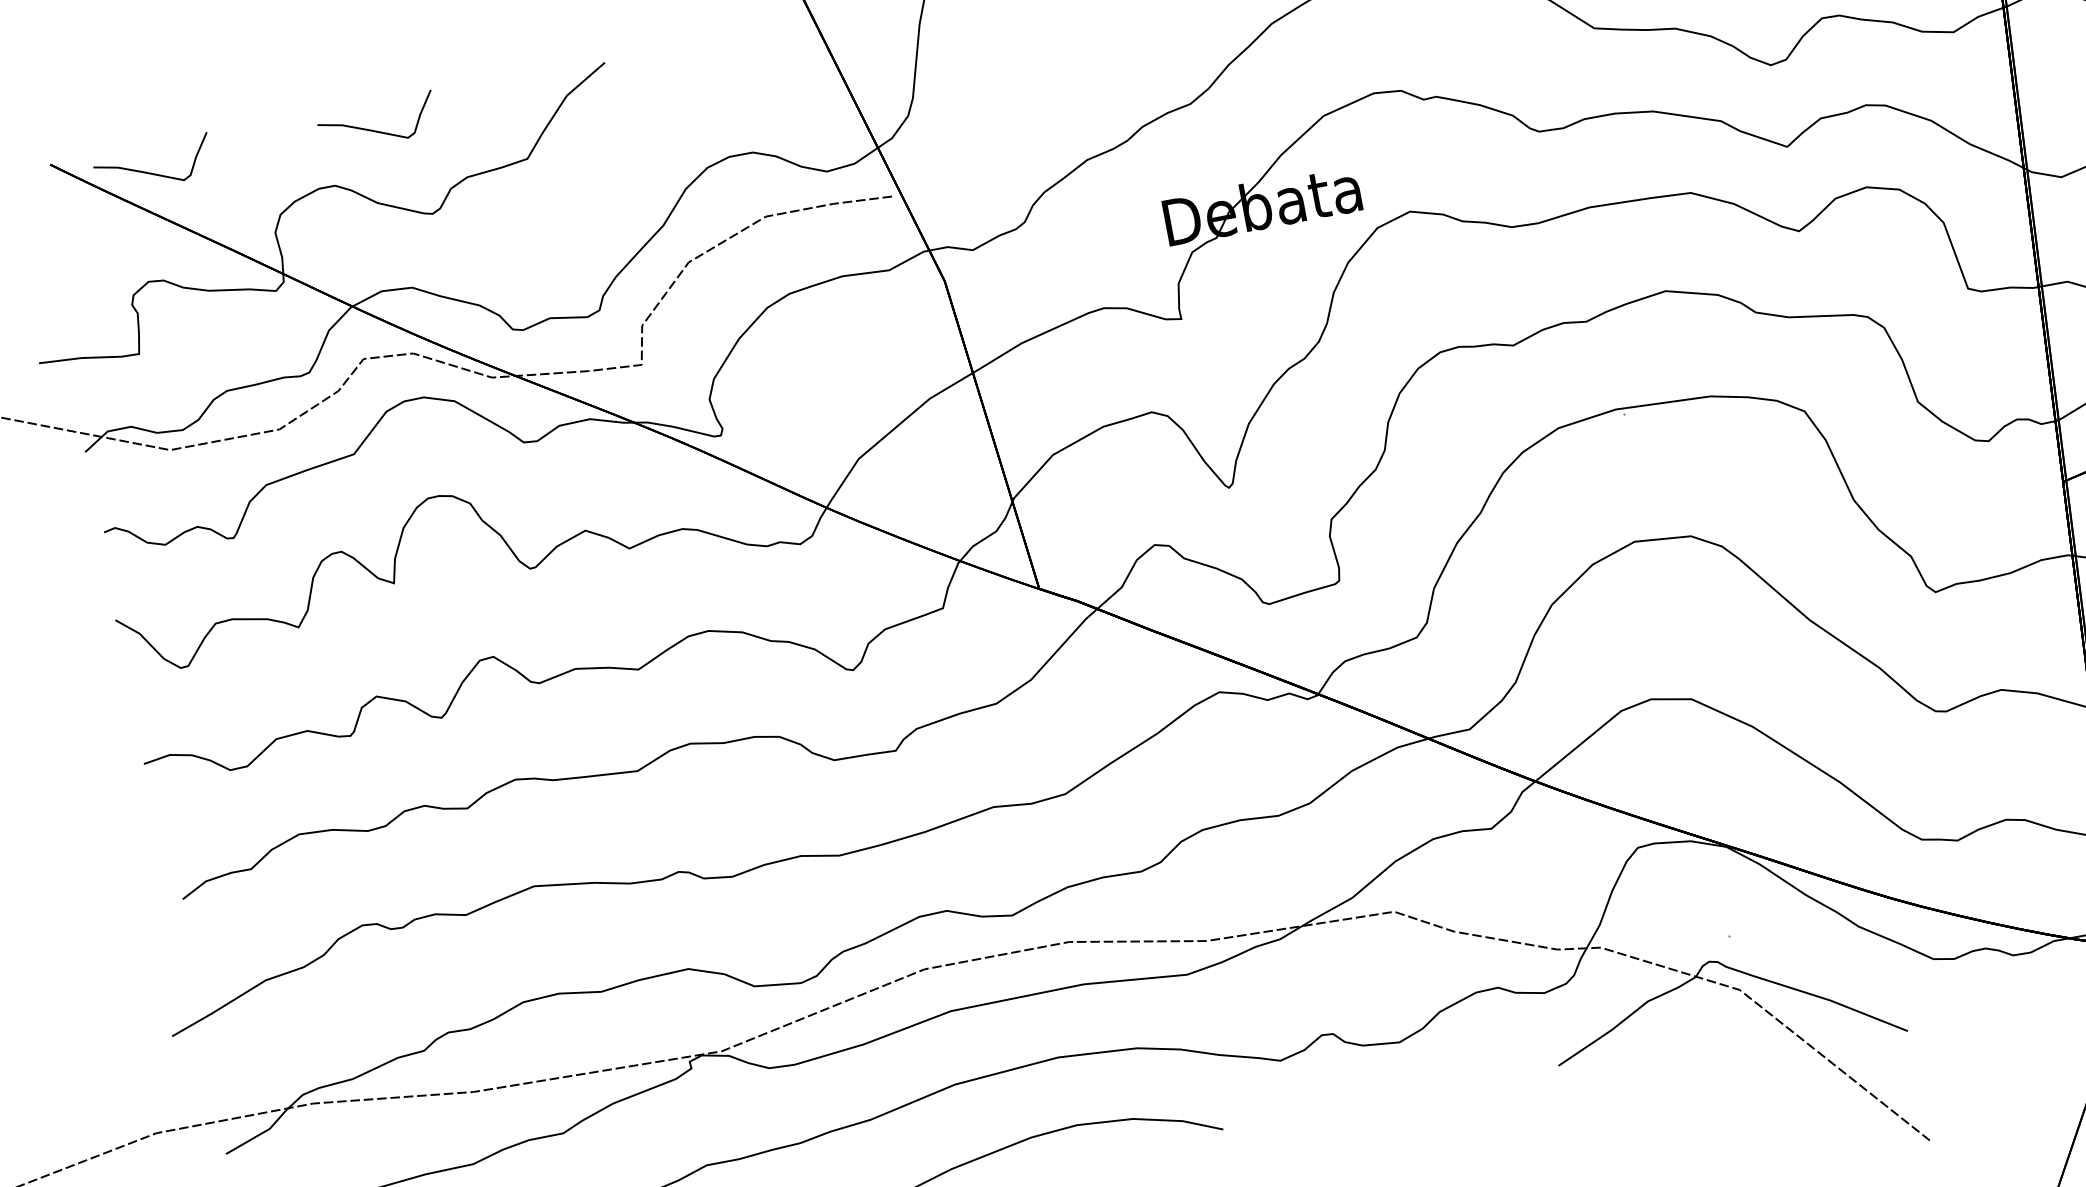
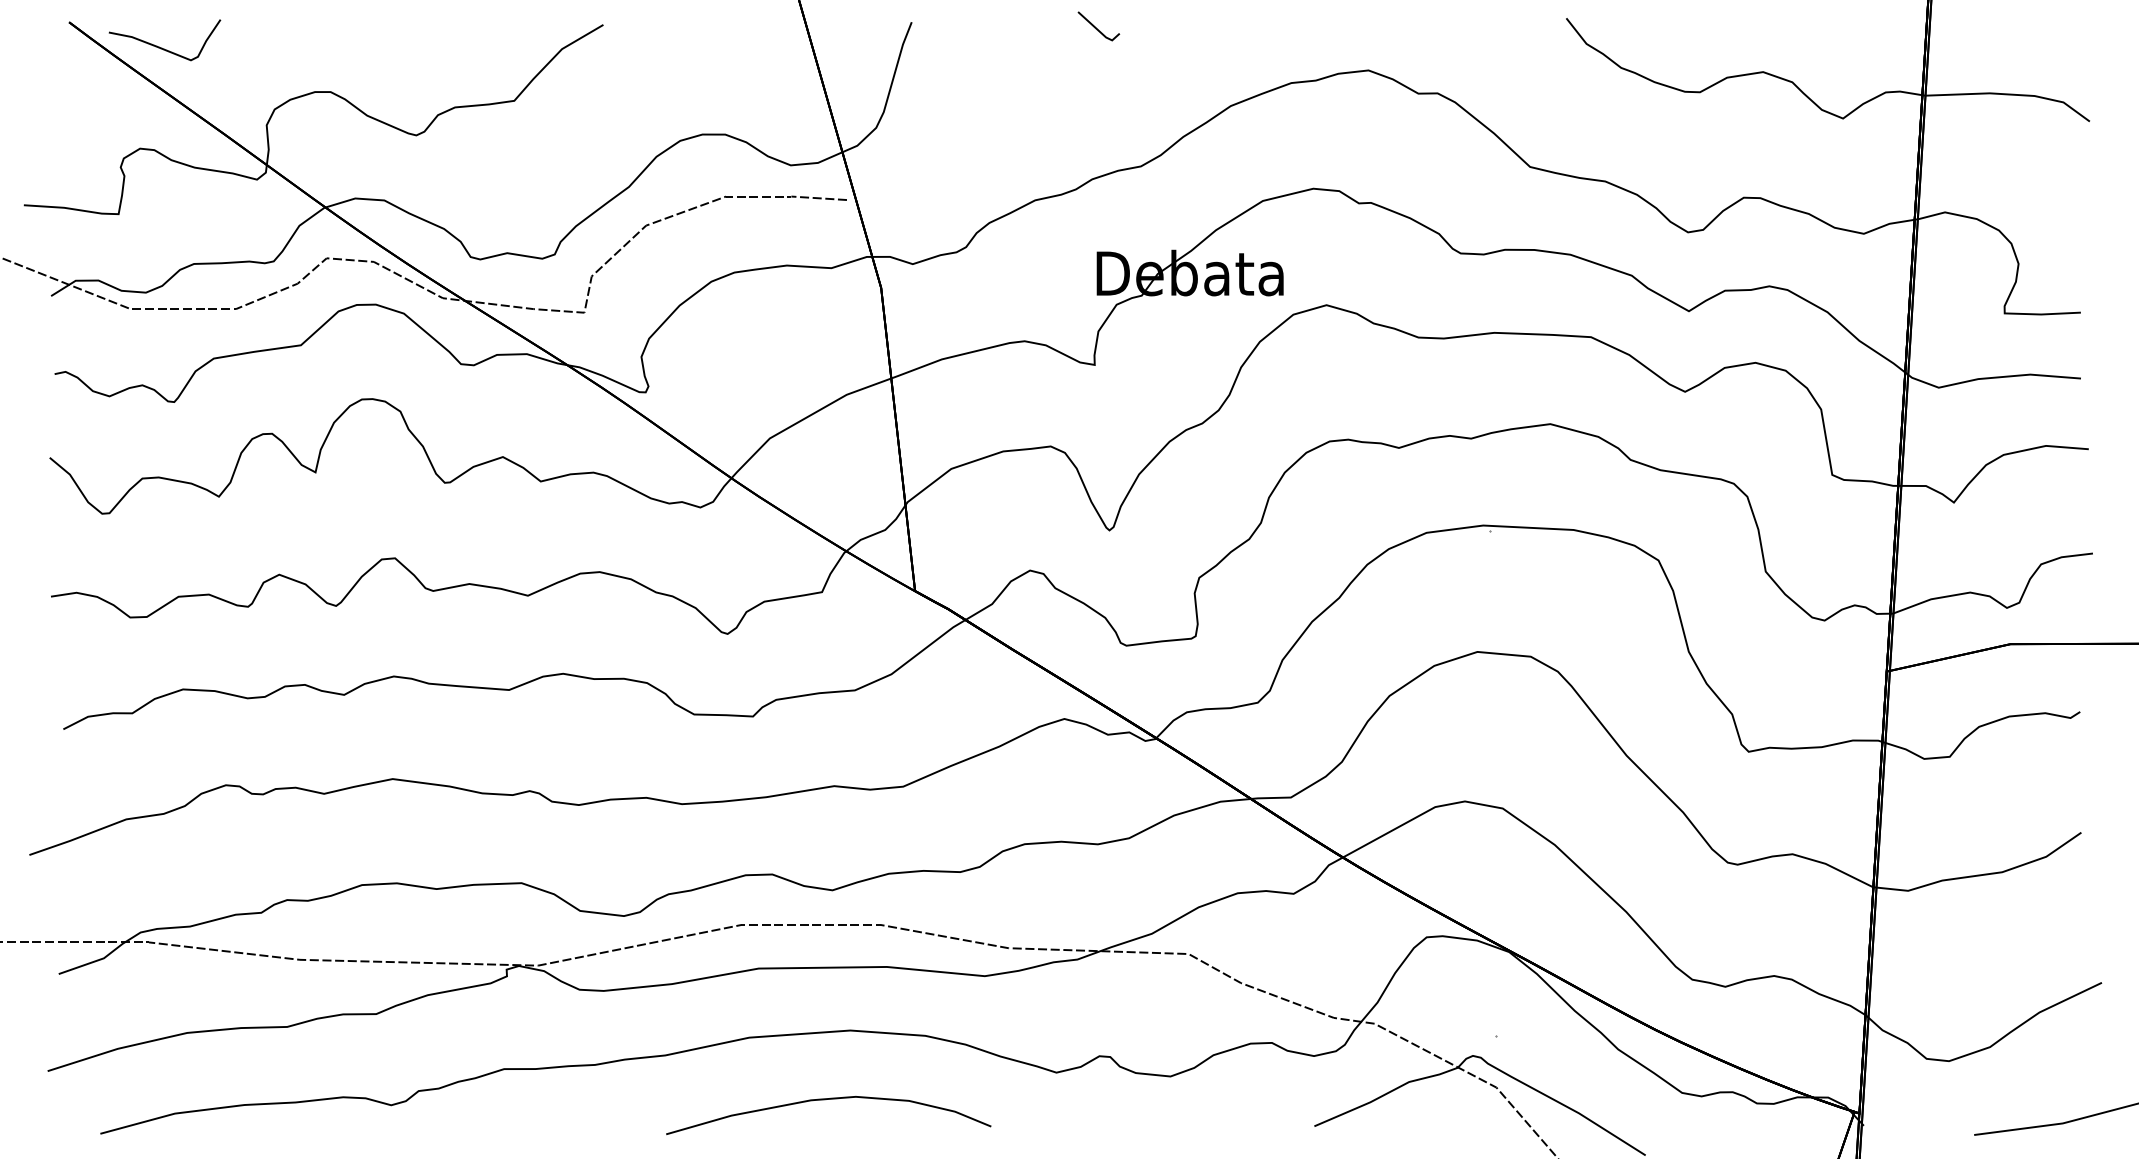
curve: (376, 130) -> (378, 47), removed

